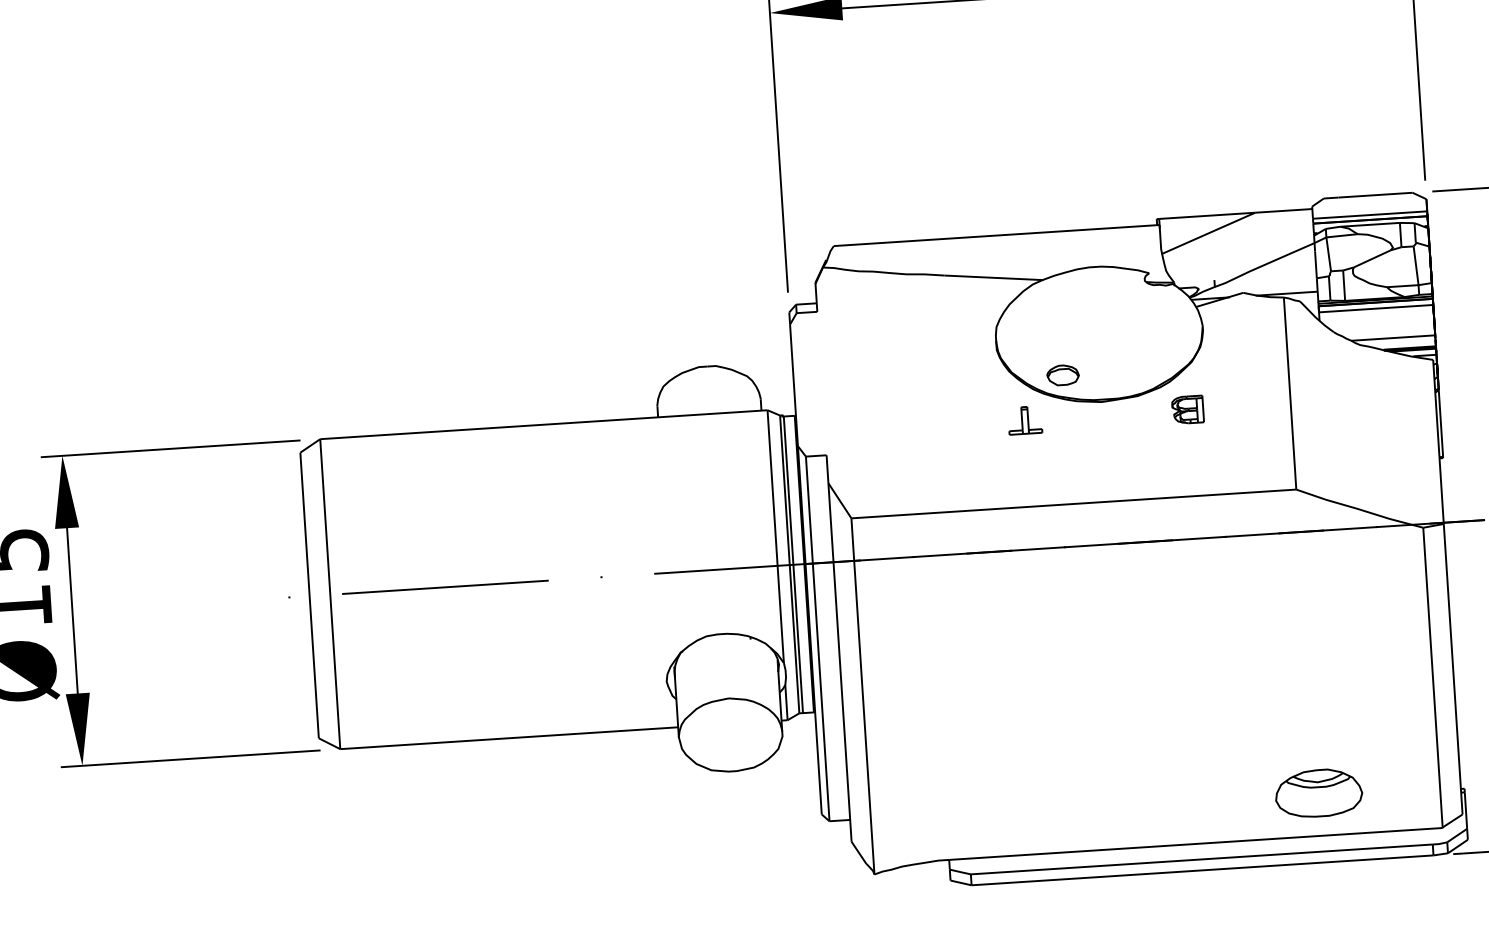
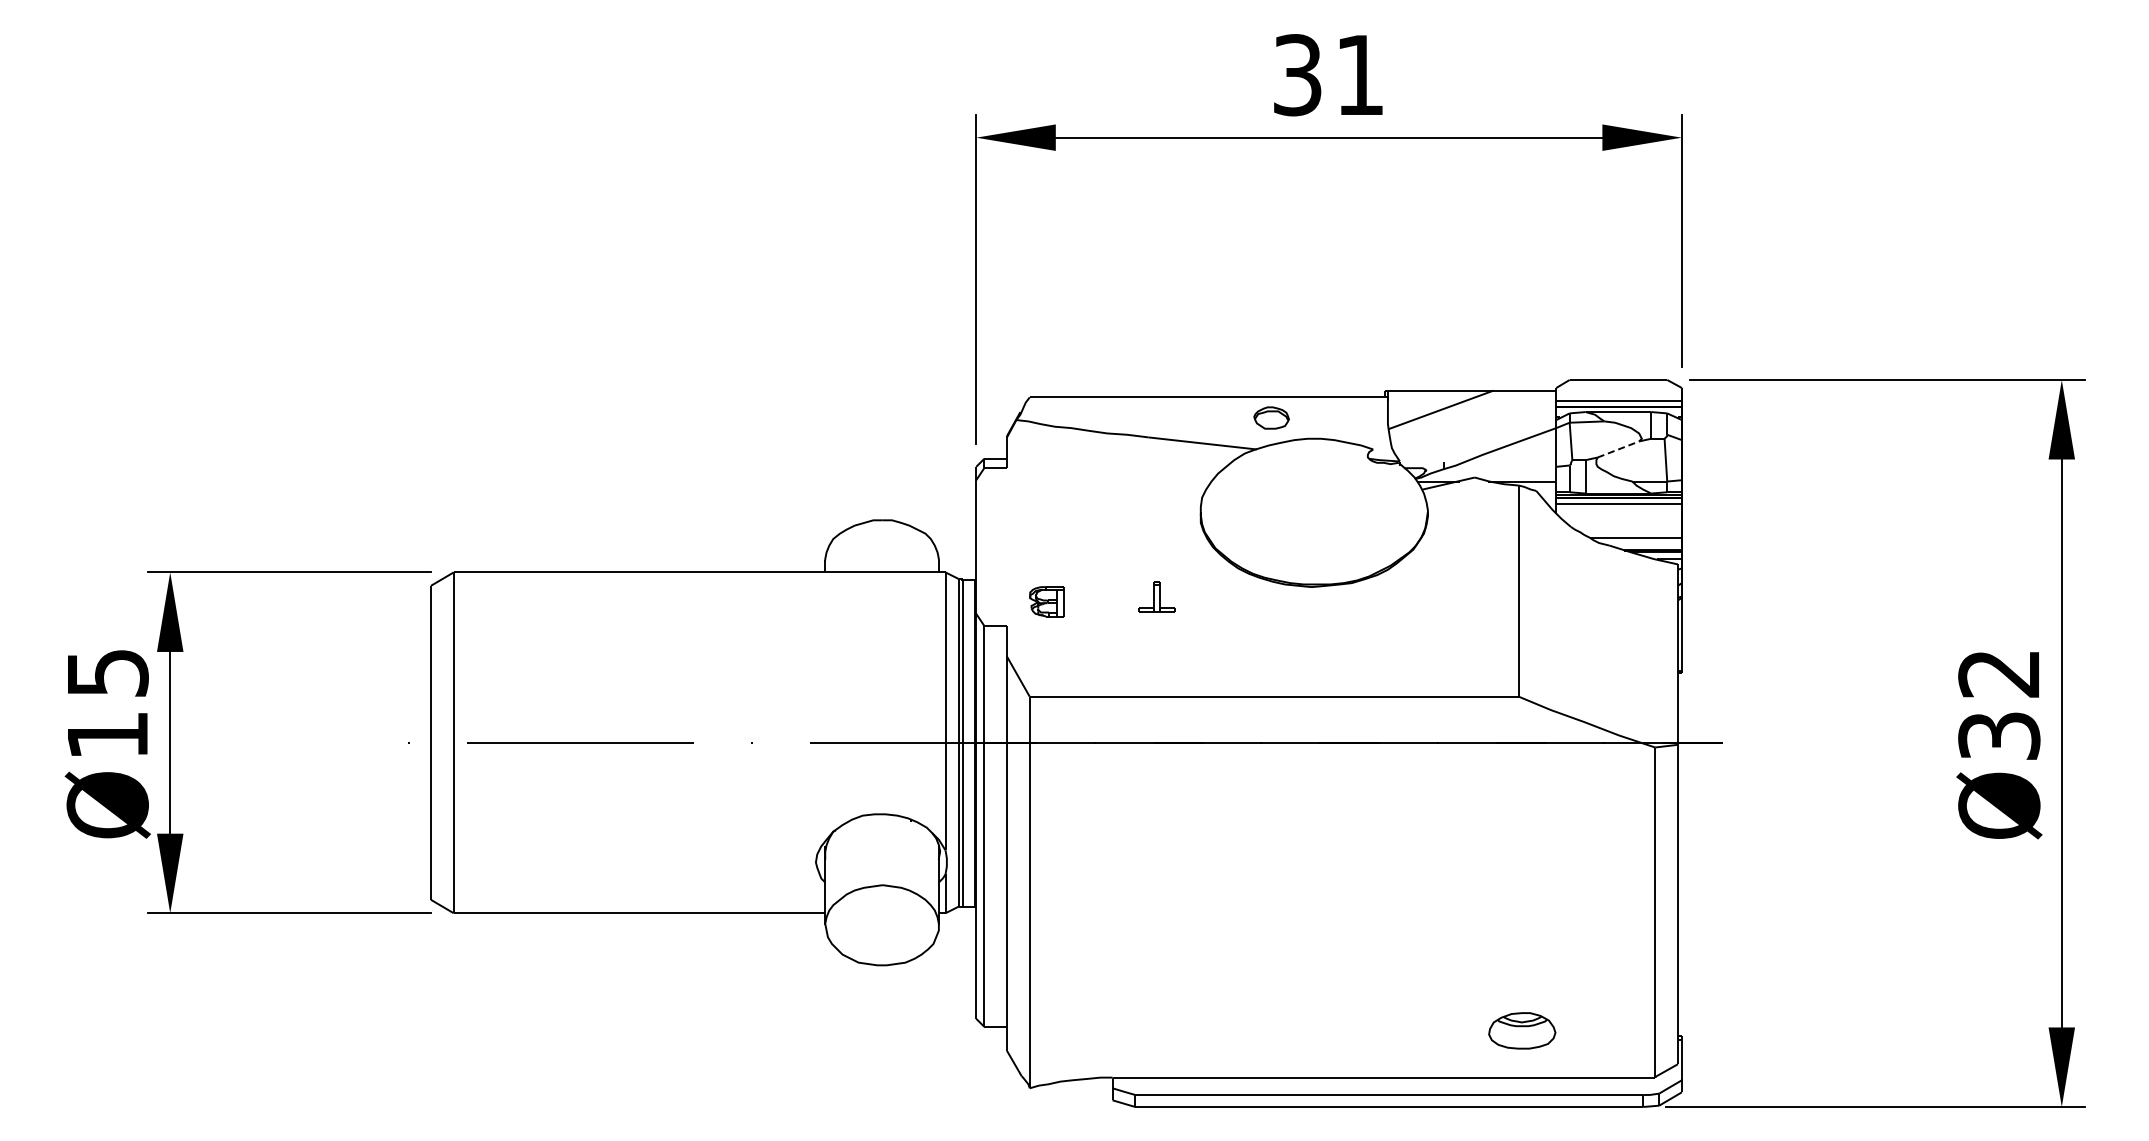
line: (1372, 258) -> (1618, 449), solid -> dashed
part: (1062, 374) -> (1271, 417), moved
part: (1187, 409) -> (1046, 601), moved
part: (1024, 420) -> (1156, 596), moved
part: (1319, 792) -> (1522, 1030), size x0.7

